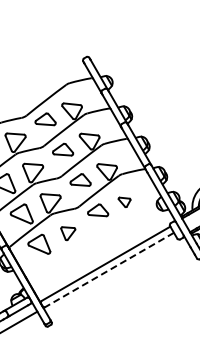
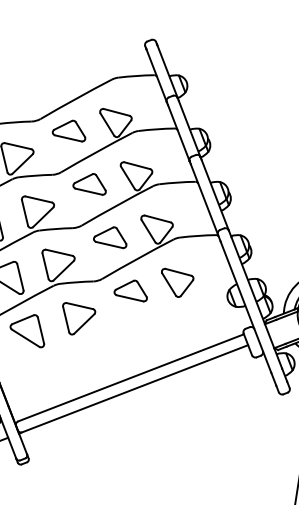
part: (124, 202) -> (176, 283), size x1.67
part: (68, 233) -> (78, 319), size x1.43
line: (108, 270) -> (133, 389), dashed -> solid

